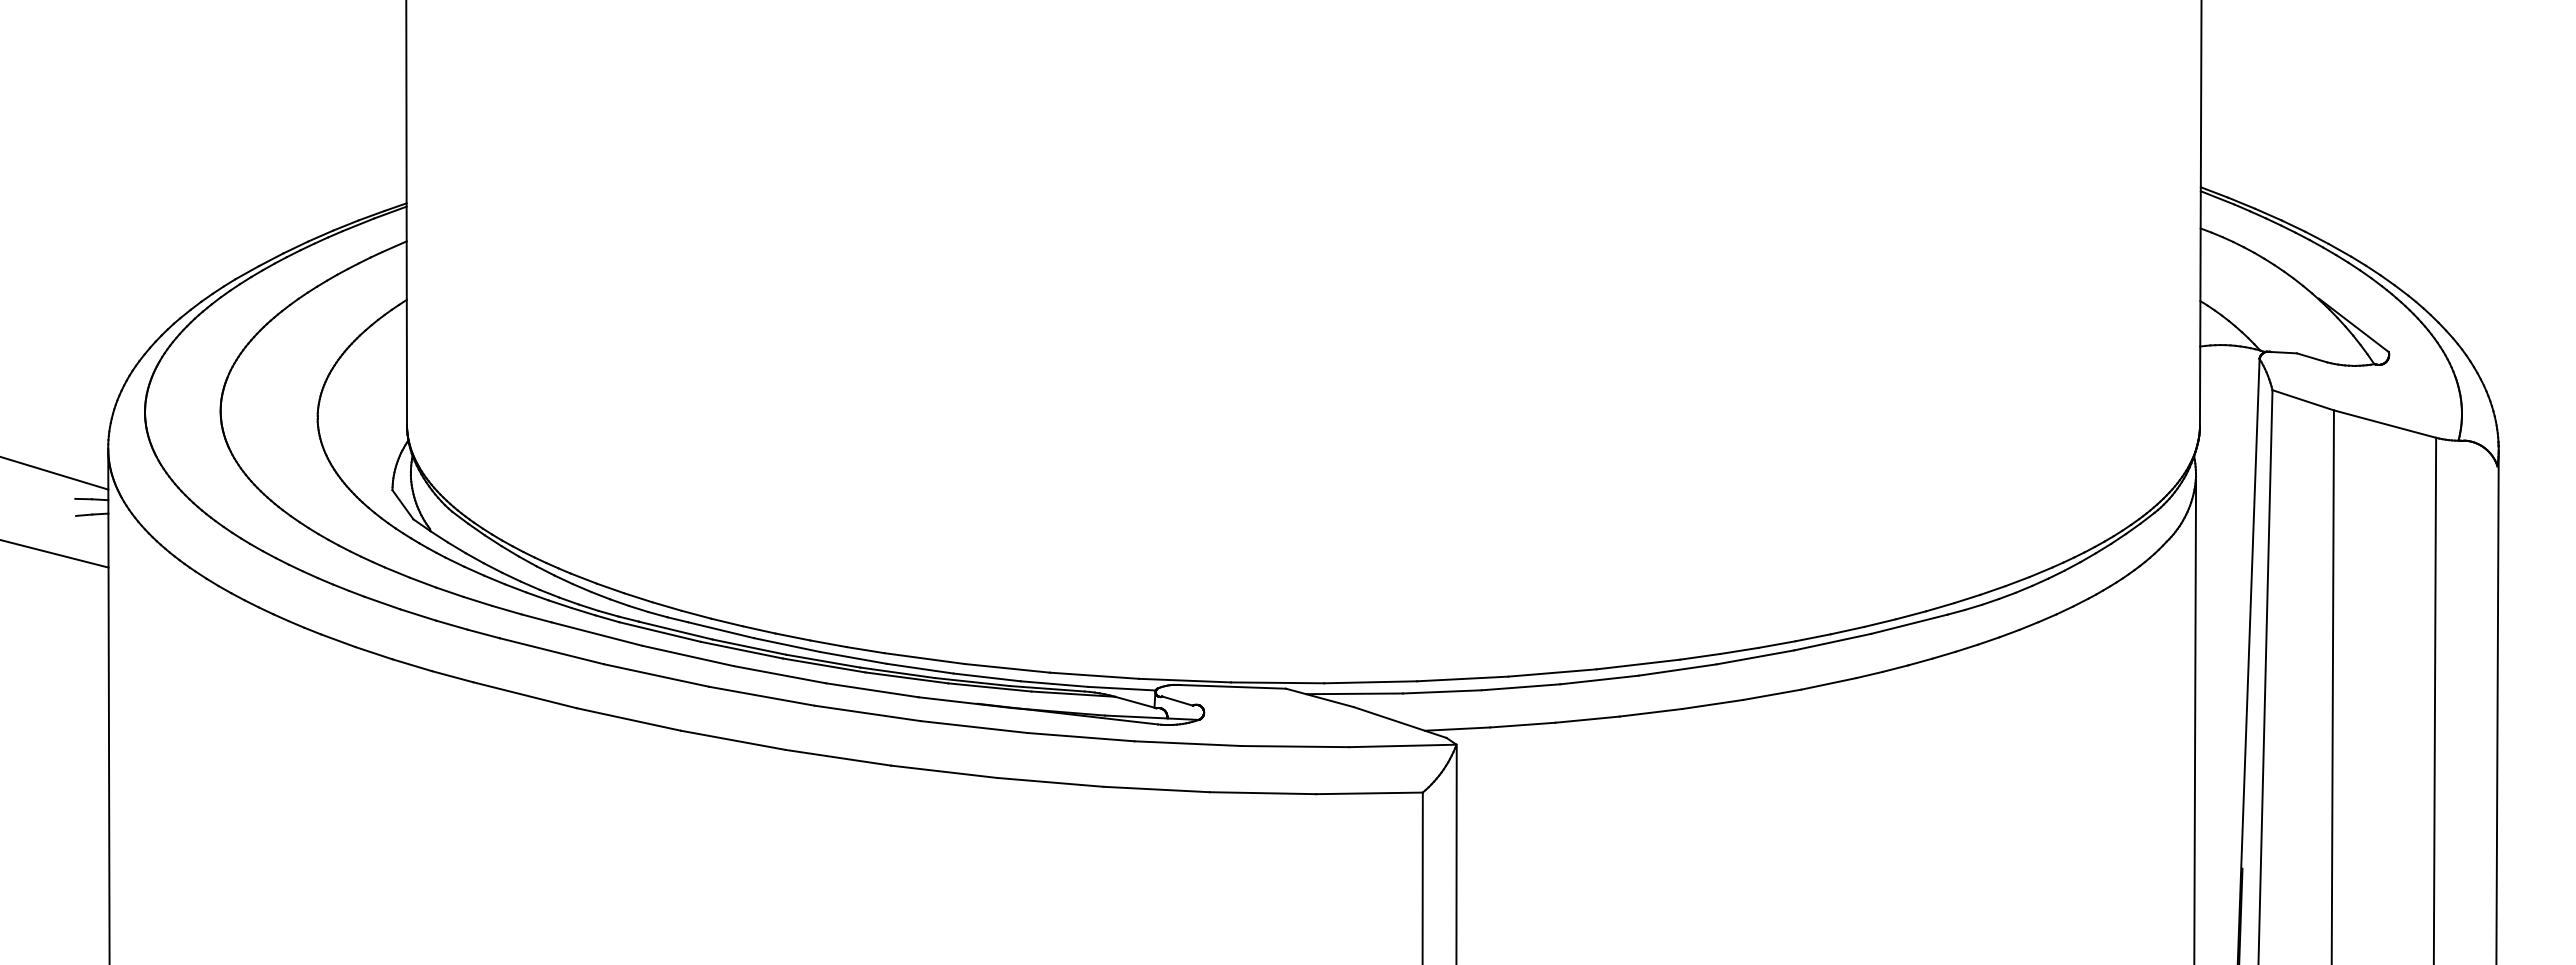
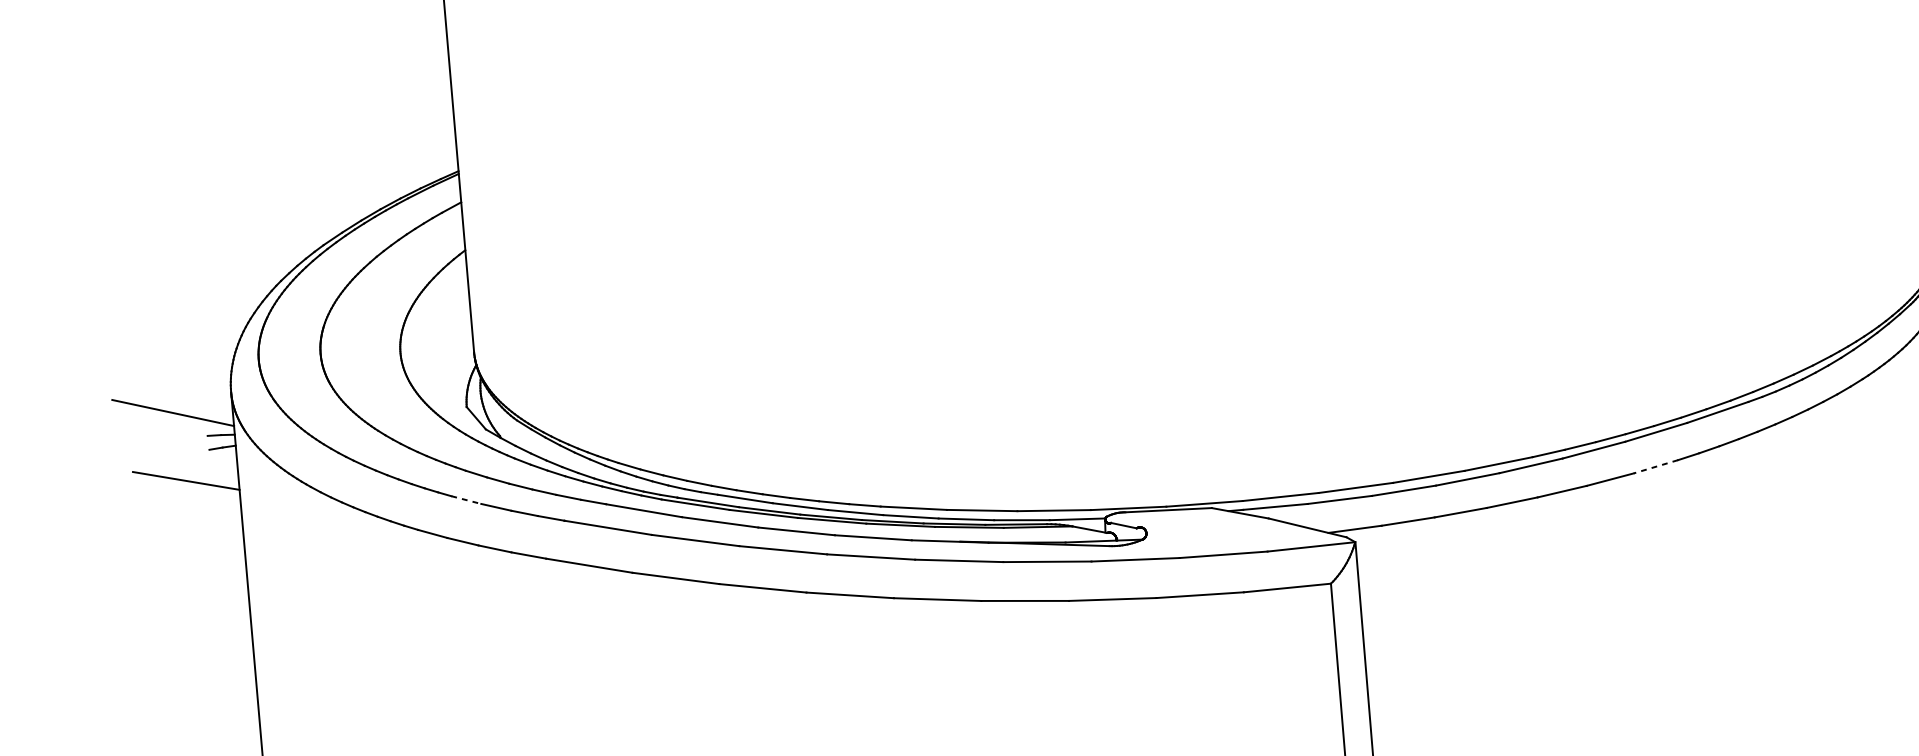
line: (382, 603) -> (466, 500), solid -> dashed
line: (1828, 683) -> (1655, 466), solid -> dashed

